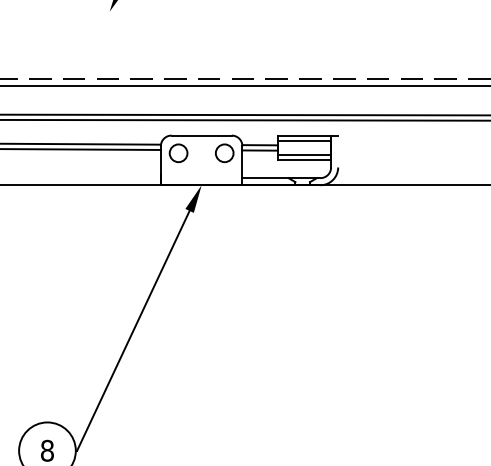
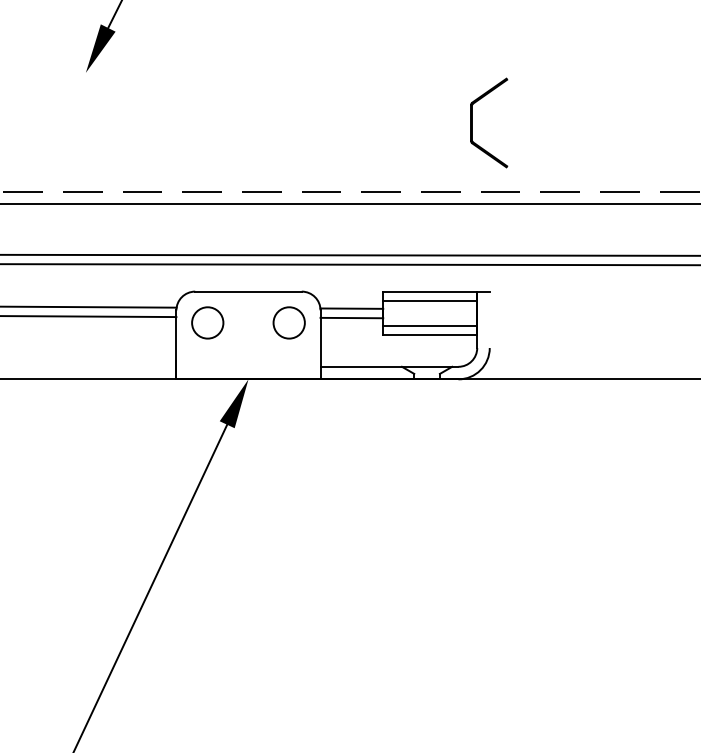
part: (328, 40) -> (472, 123), added

